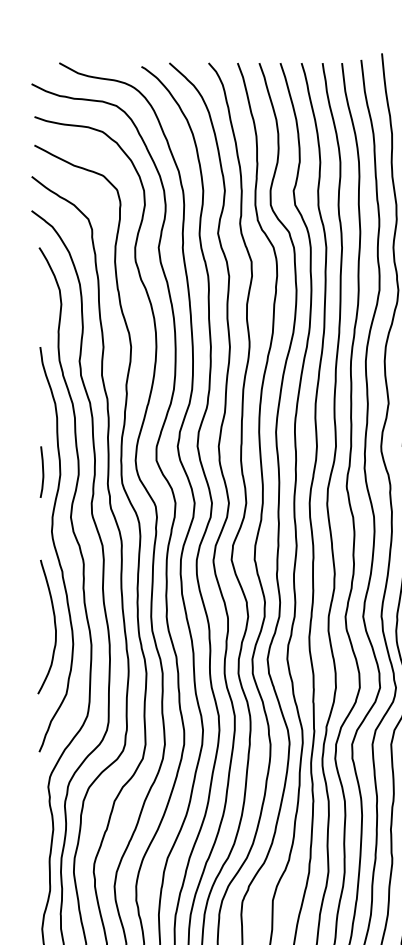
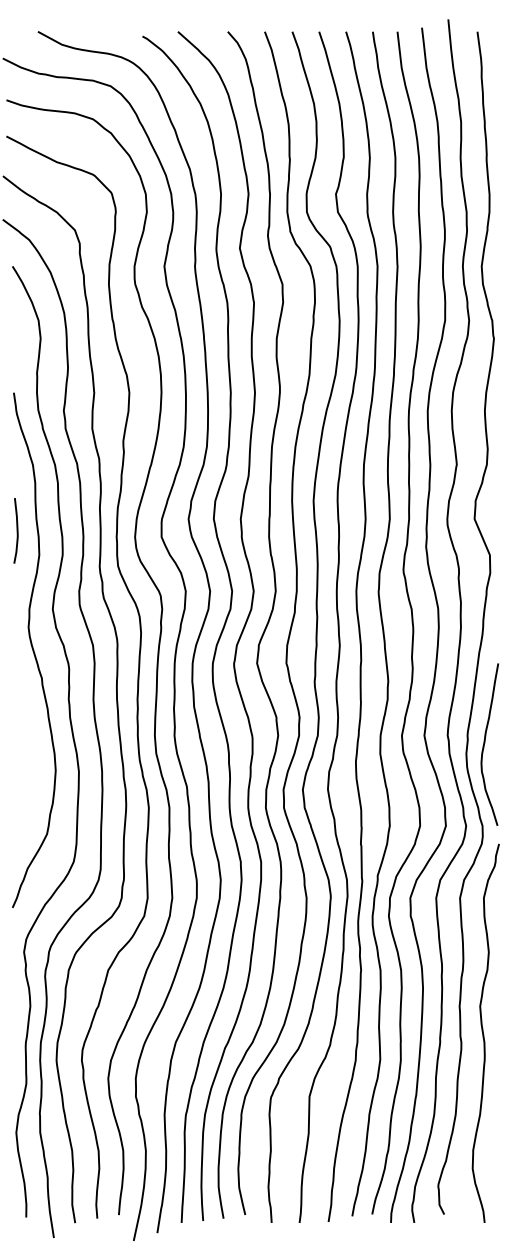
curve: (42, 471) -> (16, 530), moved
curve: (54, 623) -> (31, 744), removed

